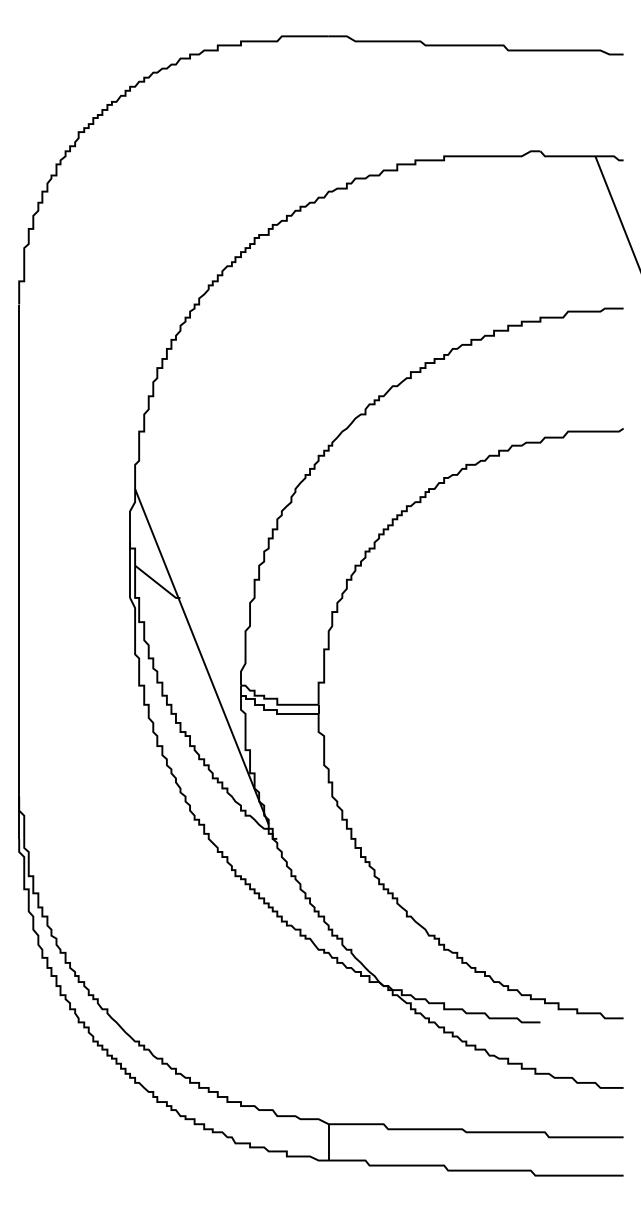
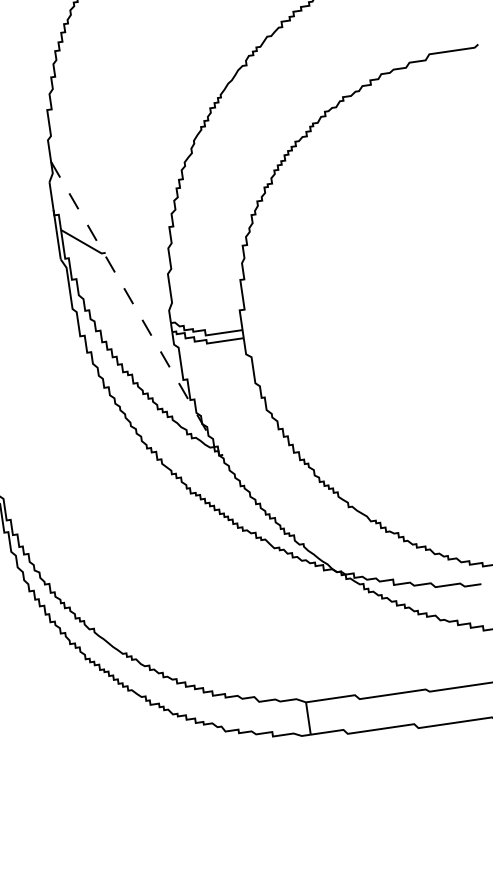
line: (201, 656) -> (131, 302), solid -> dashed

